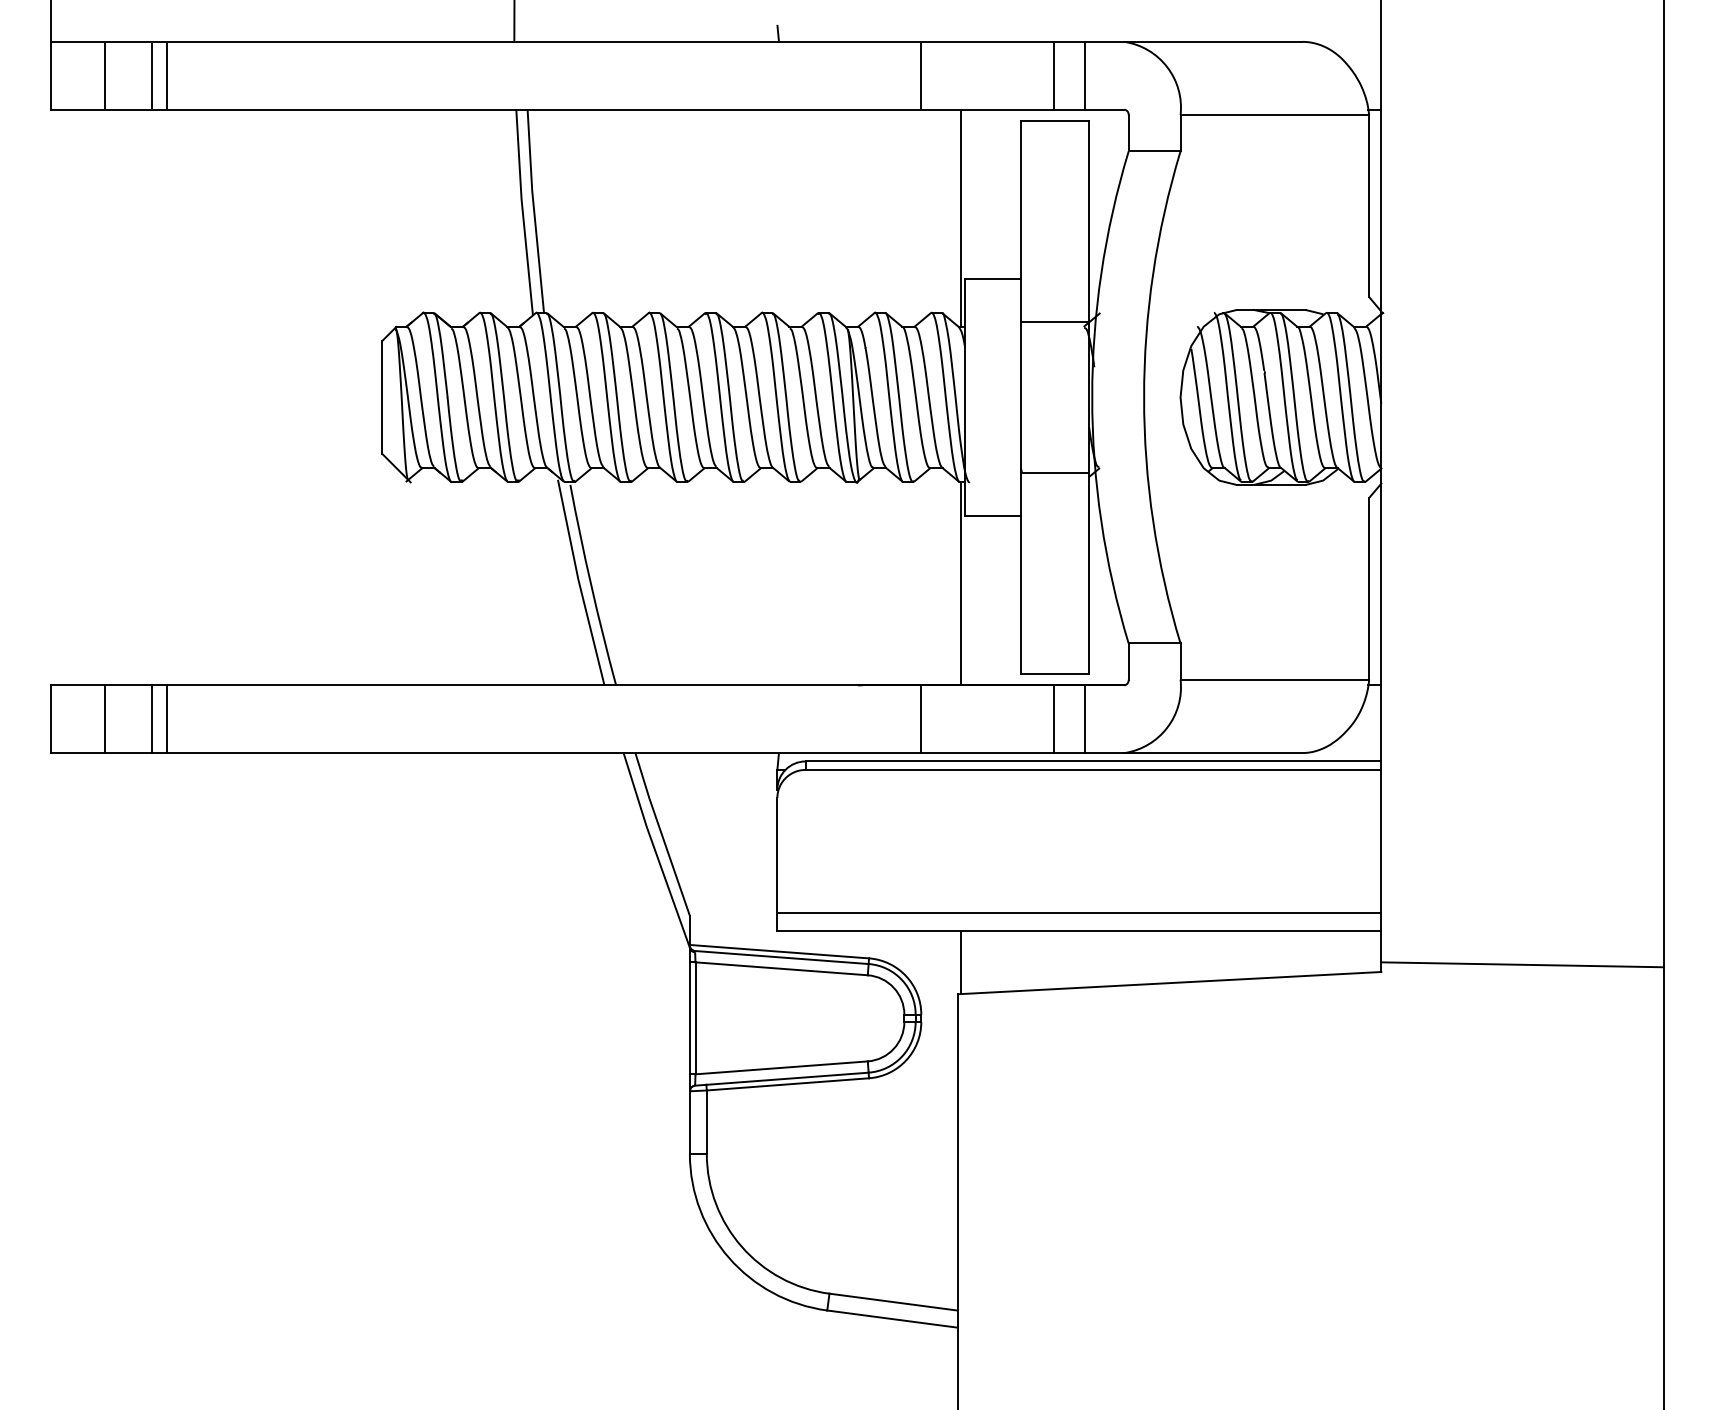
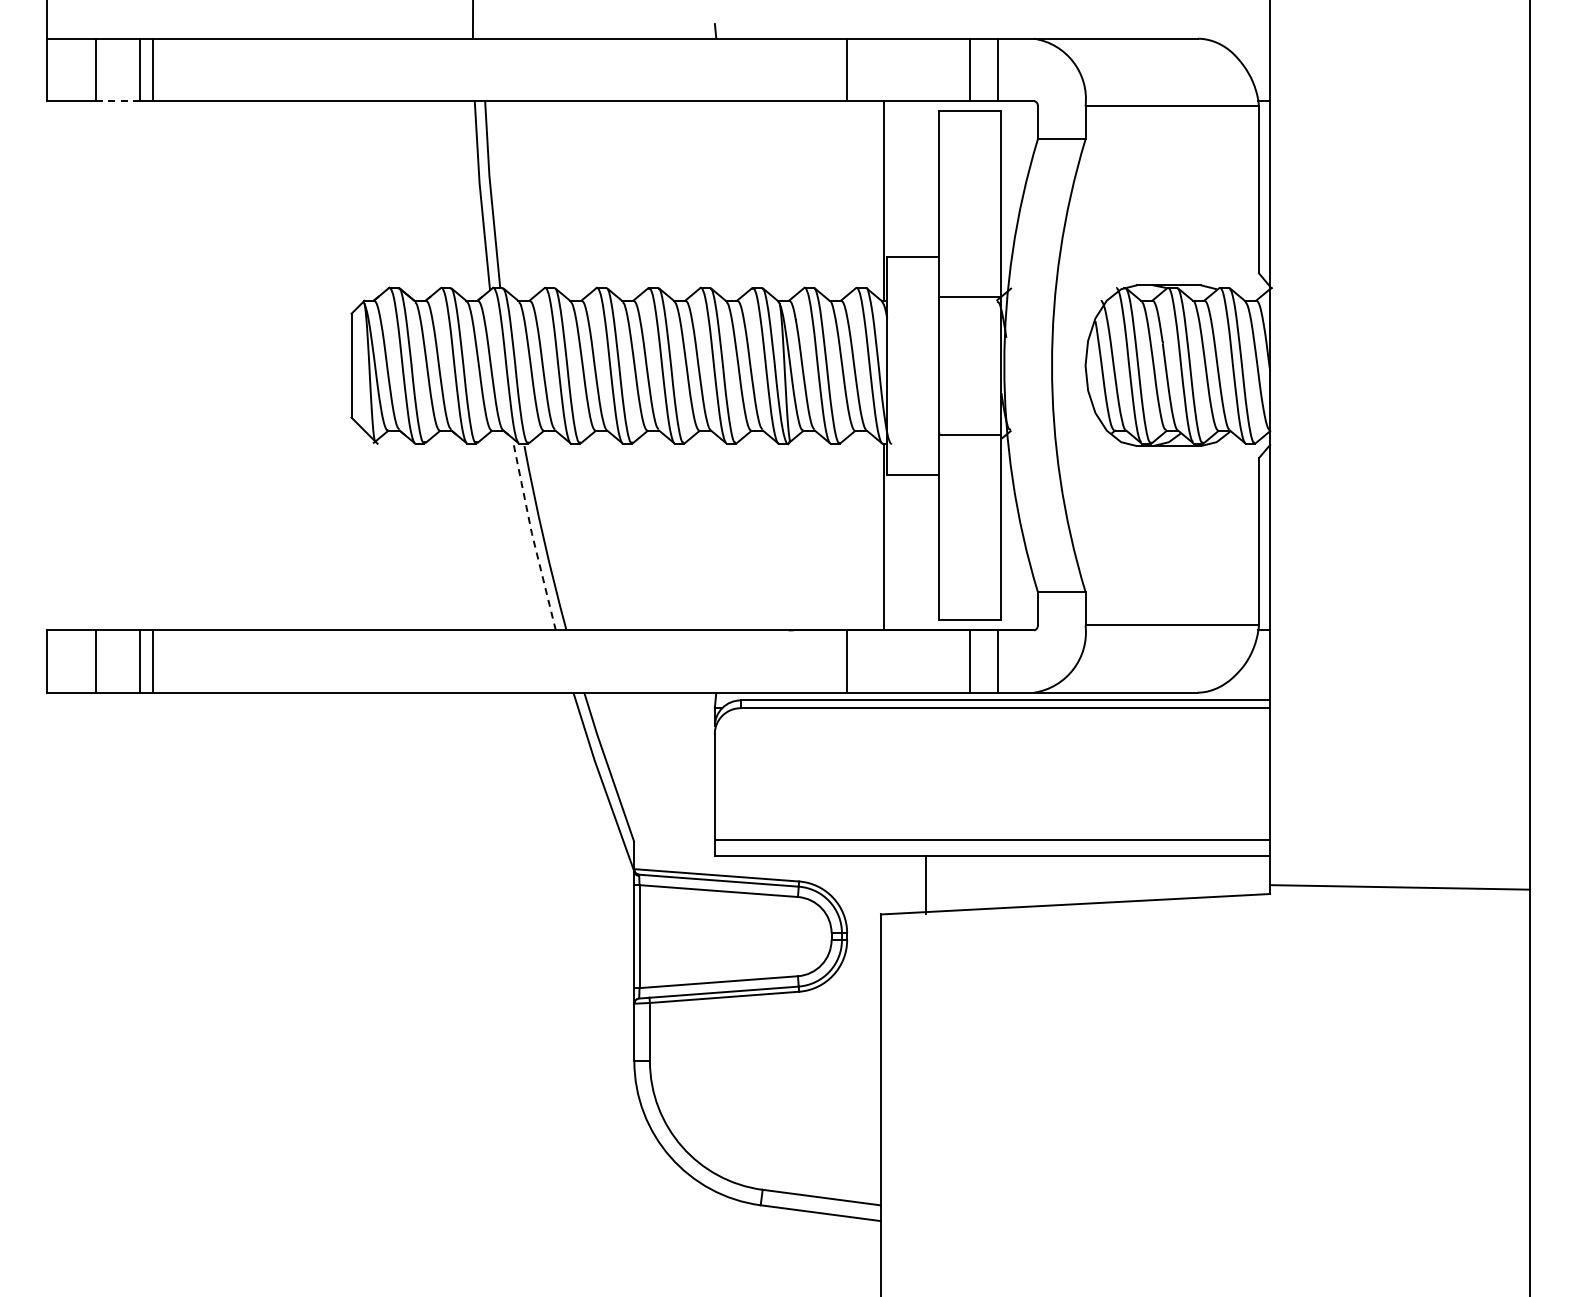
line: (128, 110) -> (118, 101), solid -> dashed
line: (579, 583) -> (532, 536), solid -> dashed
line: (960, 962) -> (925, 885), moved

